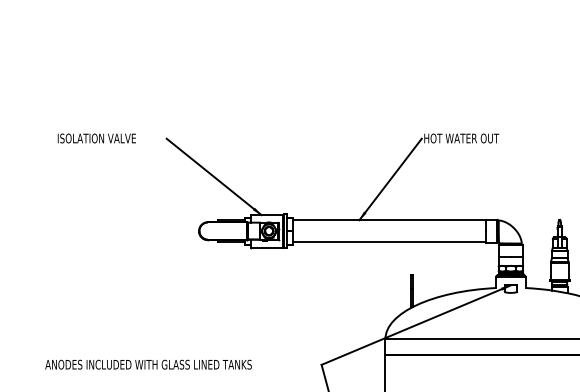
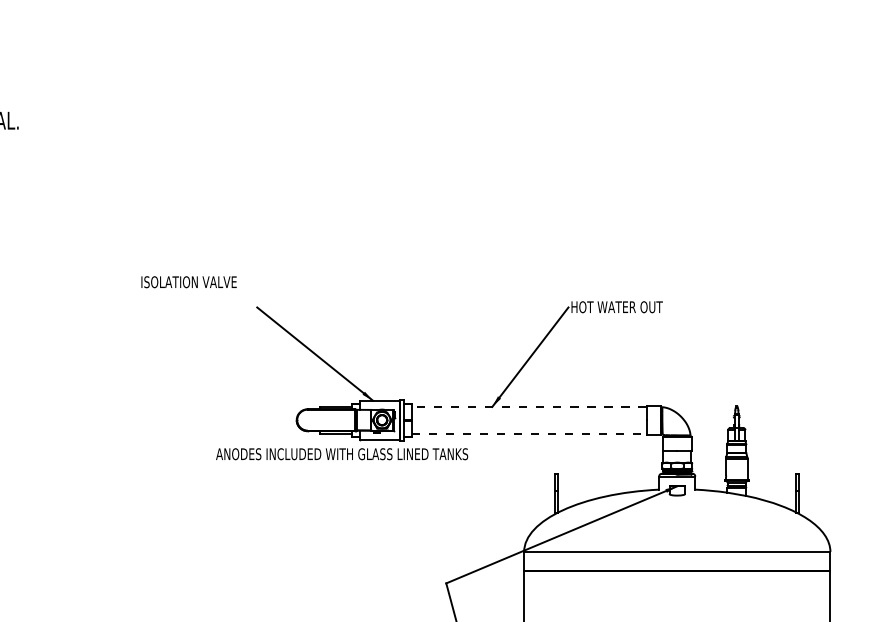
text: (96, 138) -> (188, 282), moved
line: (389, 219) -> (528, 406), solid -> dashed
line: (389, 242) -> (529, 434), solid -> dashed
text: (148, 364) -> (342, 454), moved

